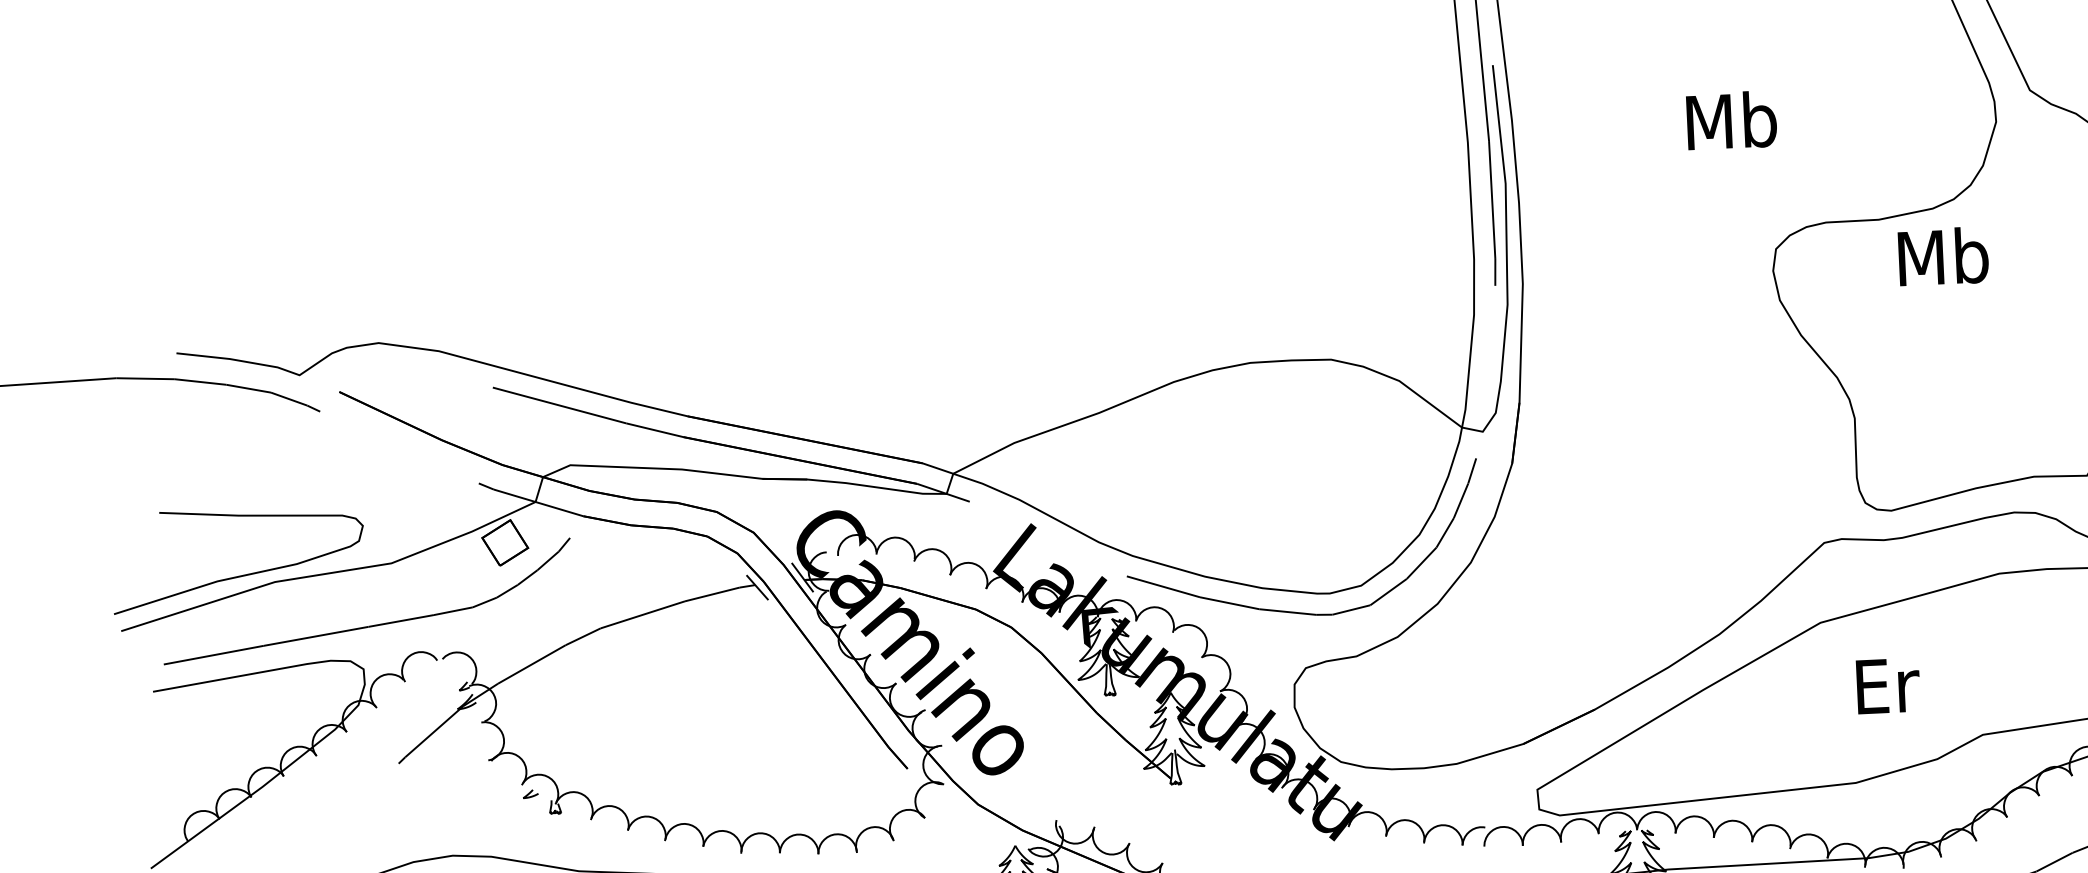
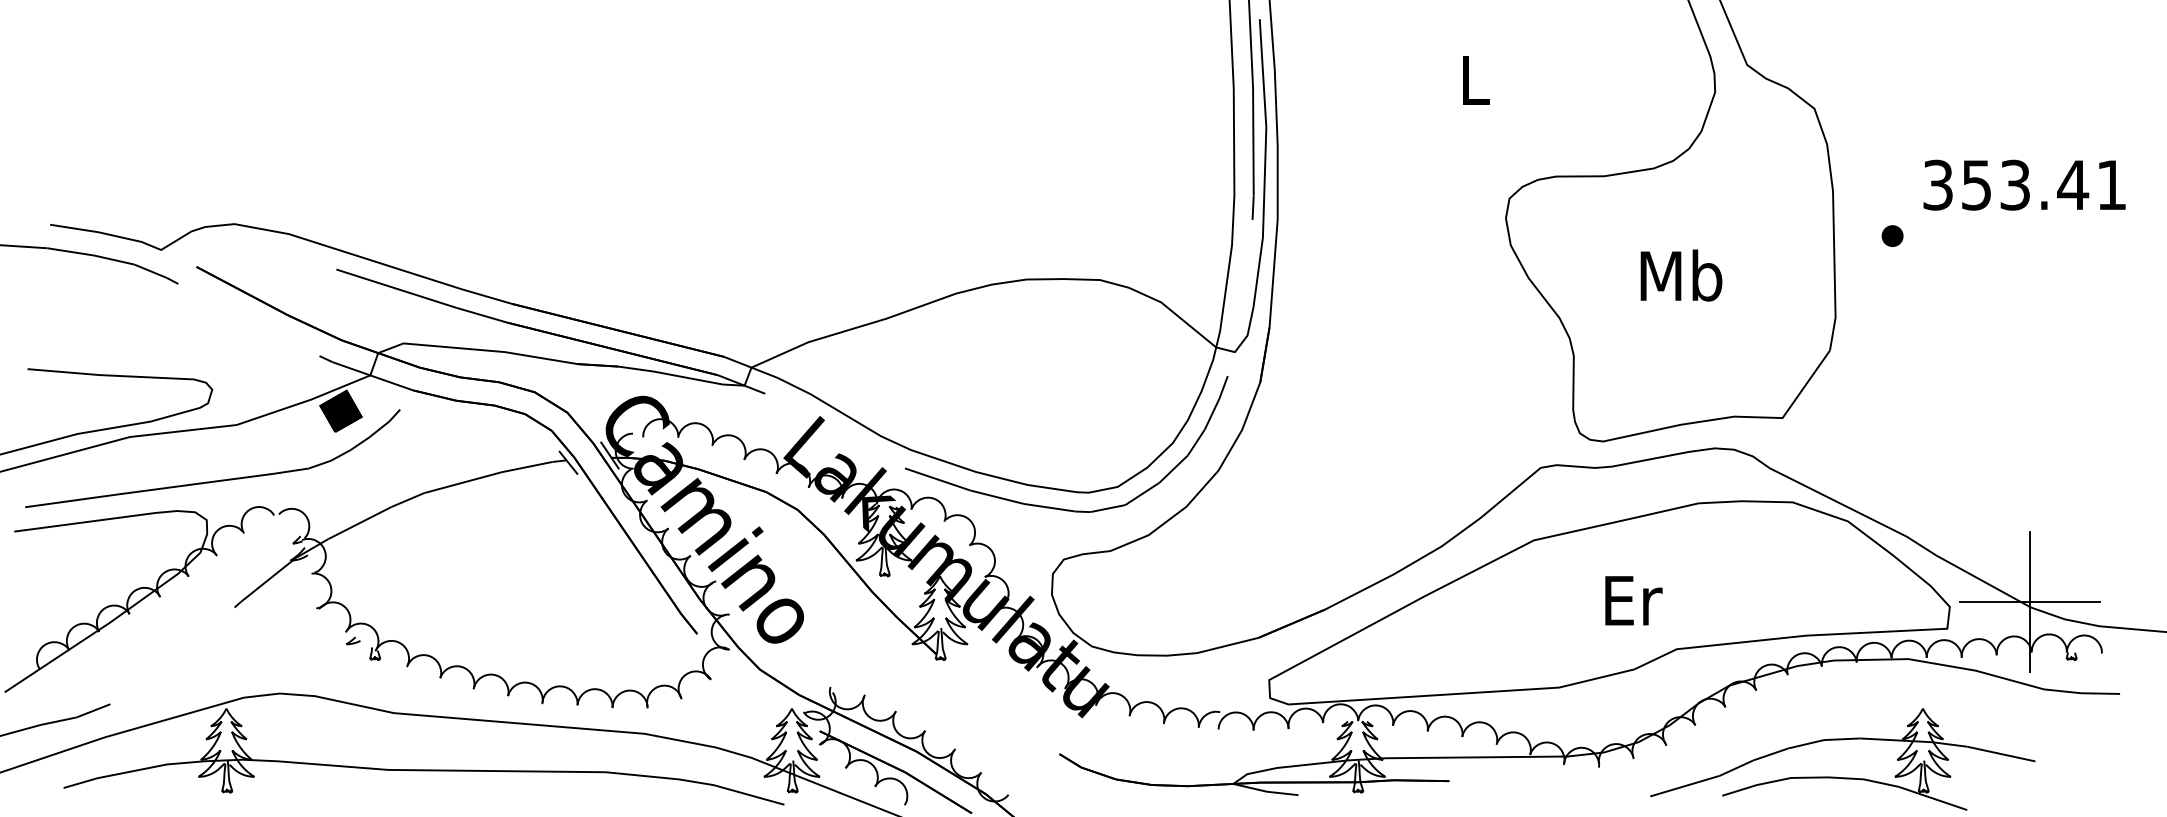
text: (1731, 120) -> (1474, 79), Mb -> L
text: (1943, 256) -> (1681, 275), moved
fill: (504, 542) -> (340, 410), added
text: (1887, 685) -> (1633, 600), moved

